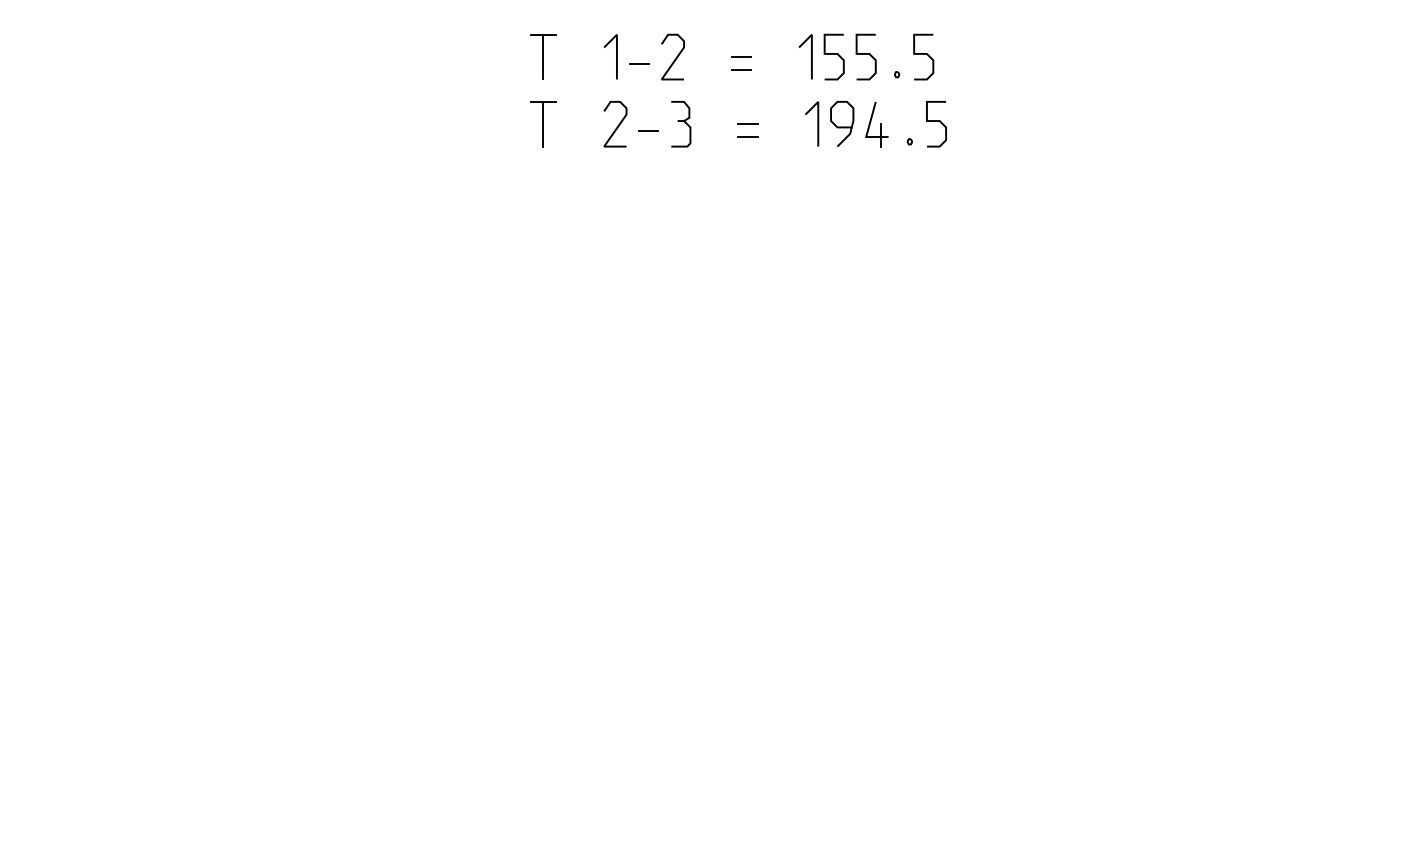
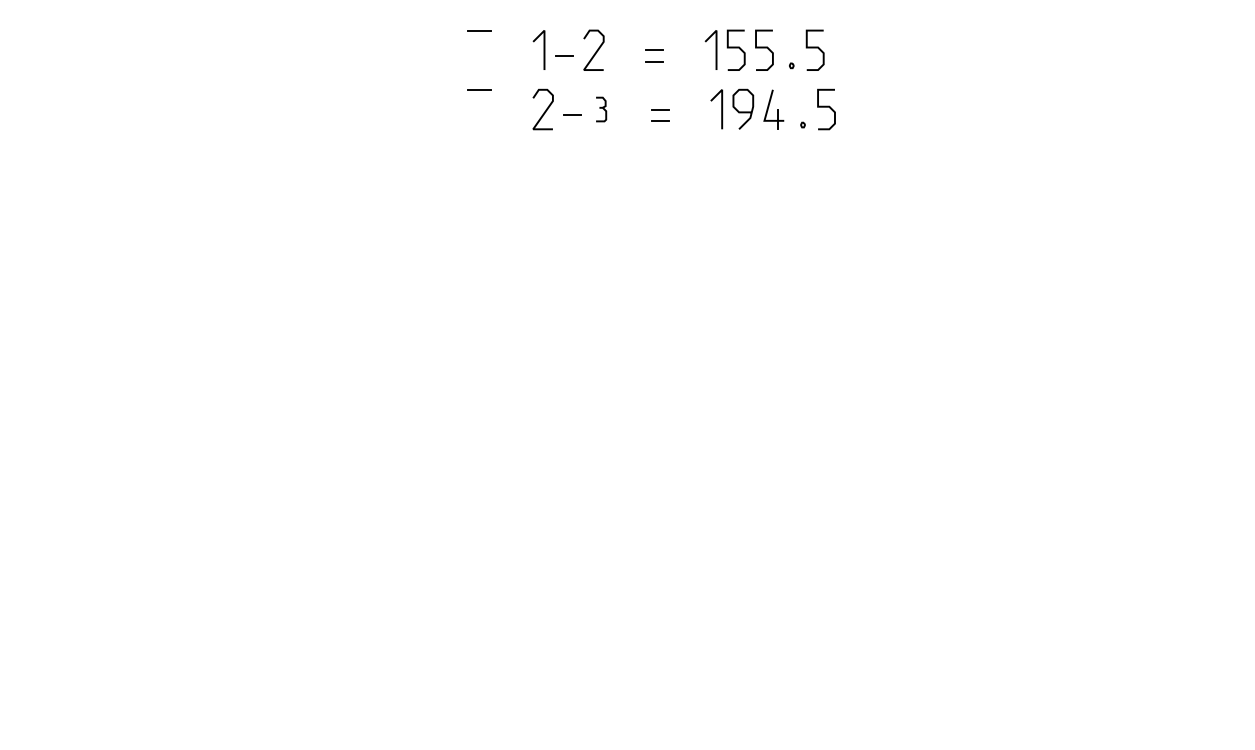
line: (543, 57) -> (479, 50), removed
line: (543, 124) -> (479, 109), removed
part: (681, 124) -> (601, 109), size x0.6

